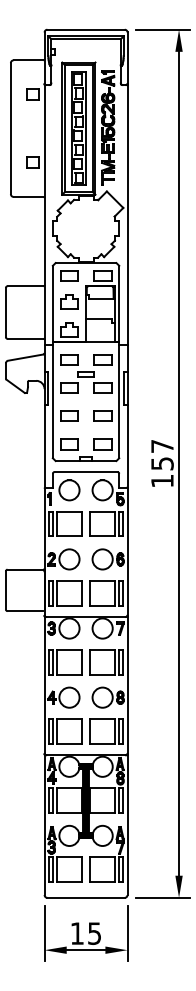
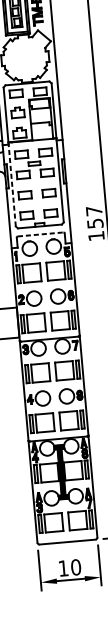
line: (52, 399) -> (11, 184), solid -> dashed
line: (86, 472) -> (41, 234), solid -> dashed
text: (94, 933) -> (75, 567), 15 -> 10

